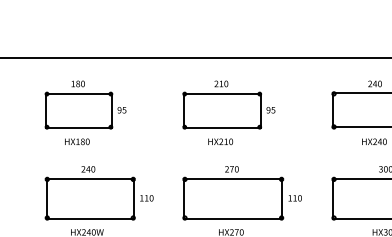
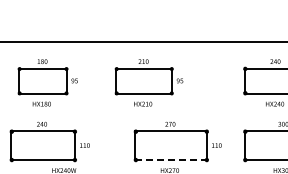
part: (84, 112) -> (47, 82), moved
part: (228, 112) -> (148, 82), moved
part: (98, 194) -> (49, 142), moved
line: (233, 218) -> (171, 160), solid -> dashed

